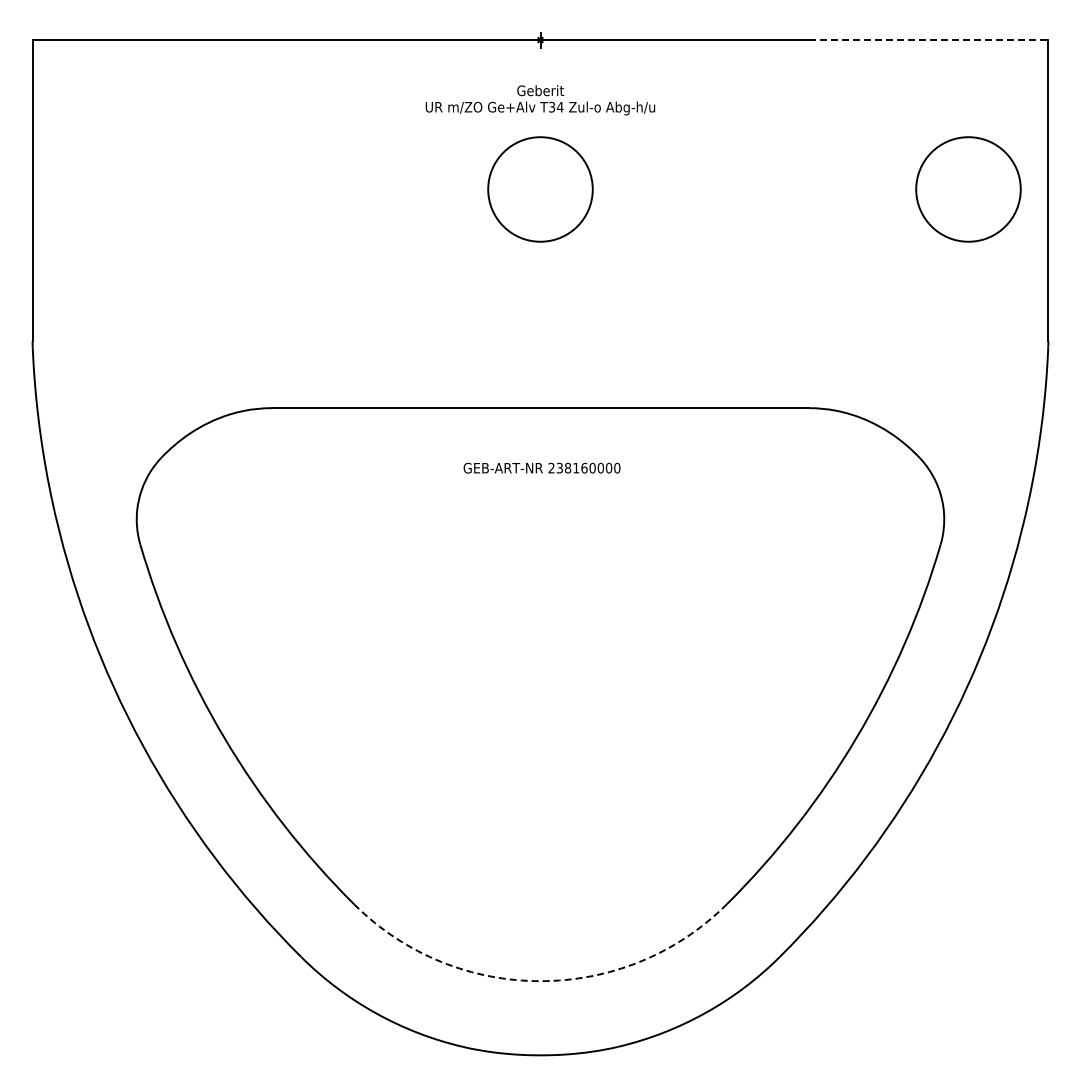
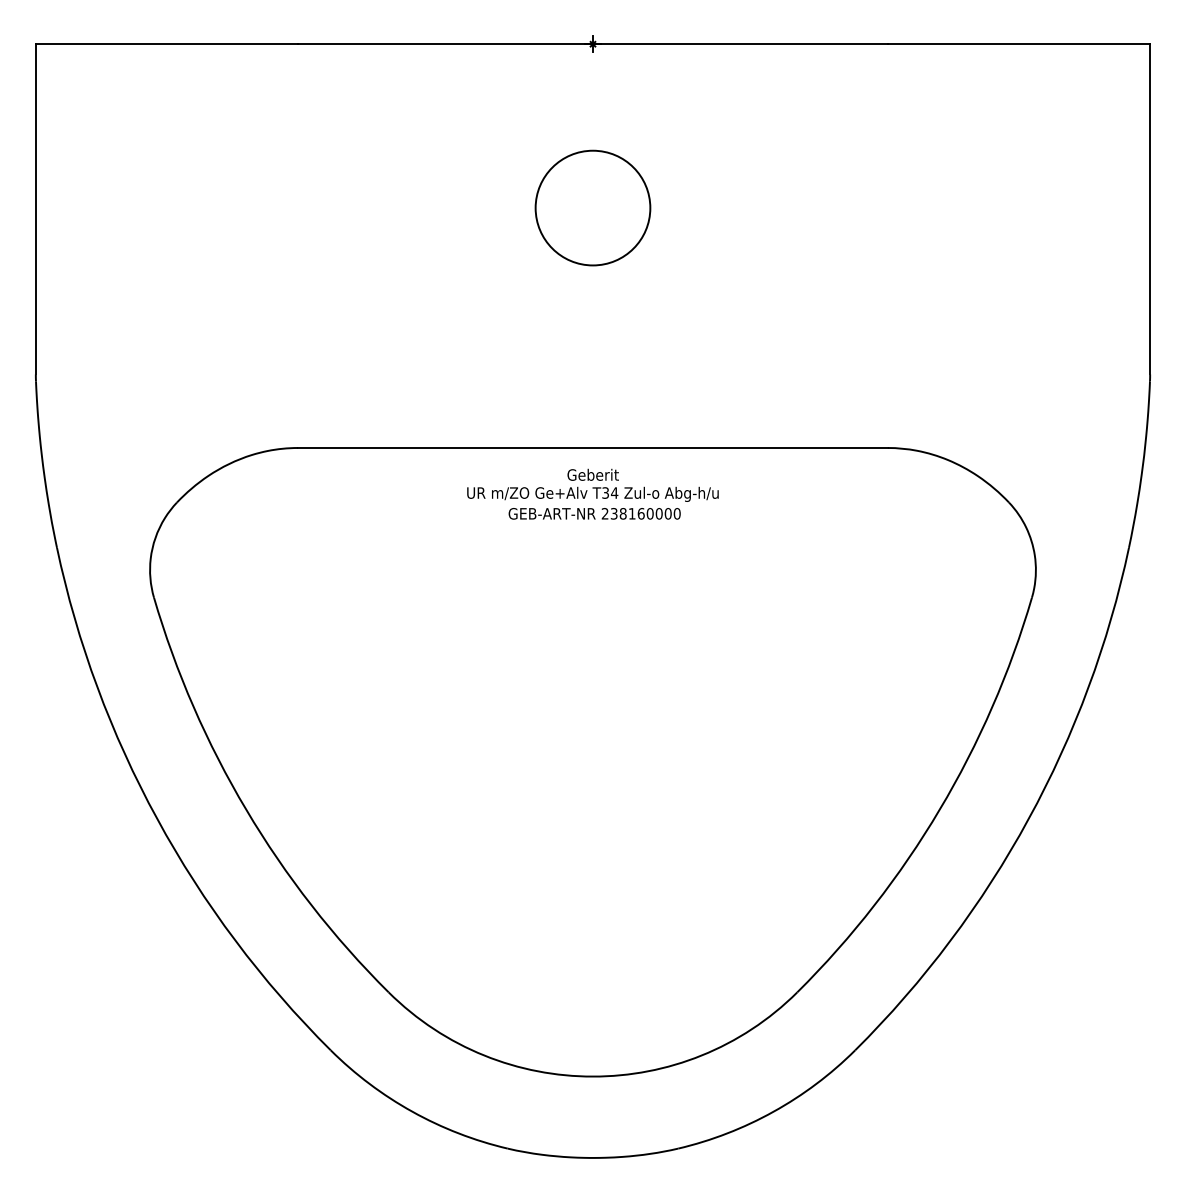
line: (928, 40) -> (1018, 44), dashed -> solid
text: (540, 100) -> (593, 485), moved
circle: (968, 189) -> (1062, 208), removed
arc: (540, 981) -> (593, 1076), dashed -> solid

